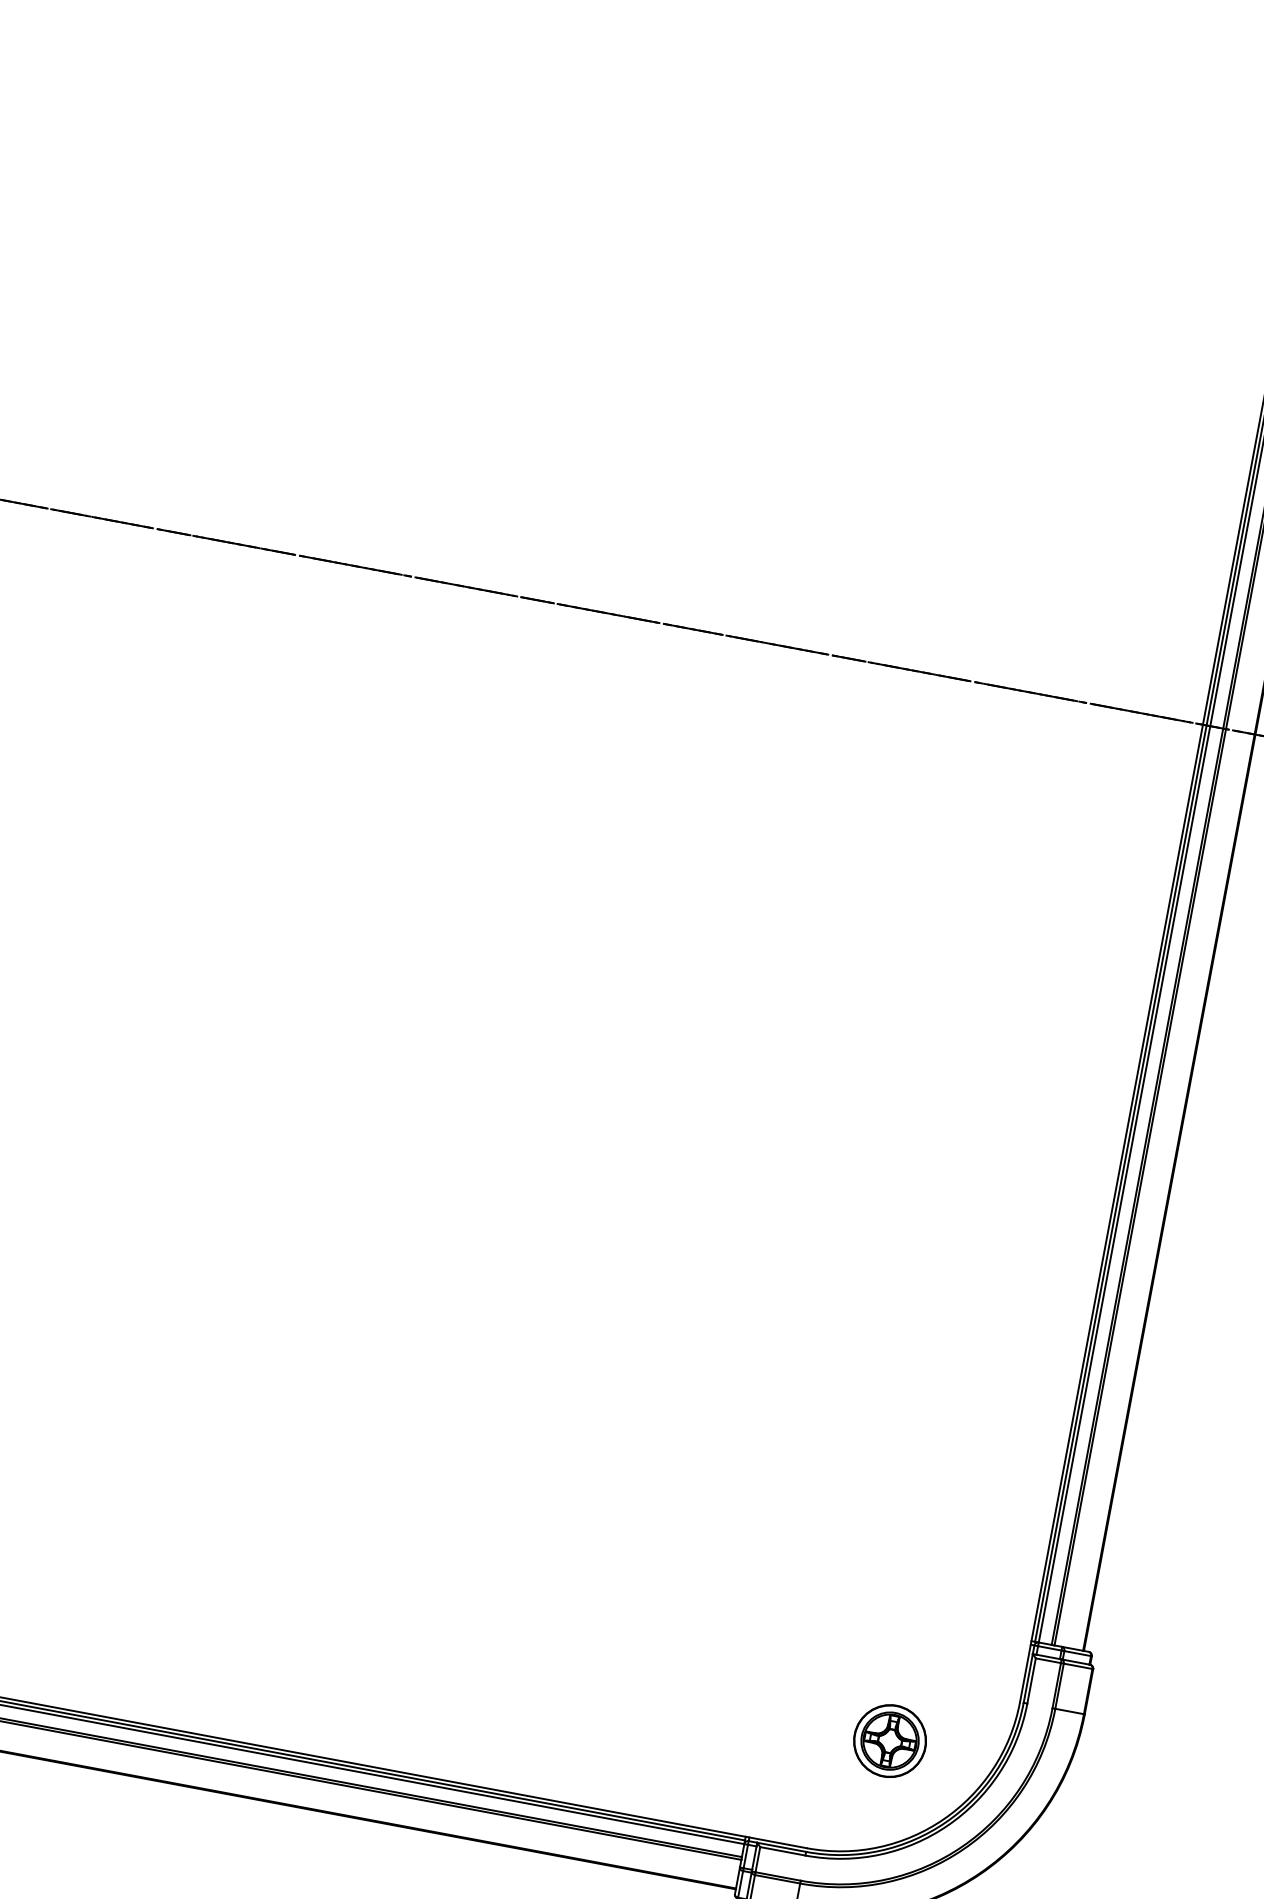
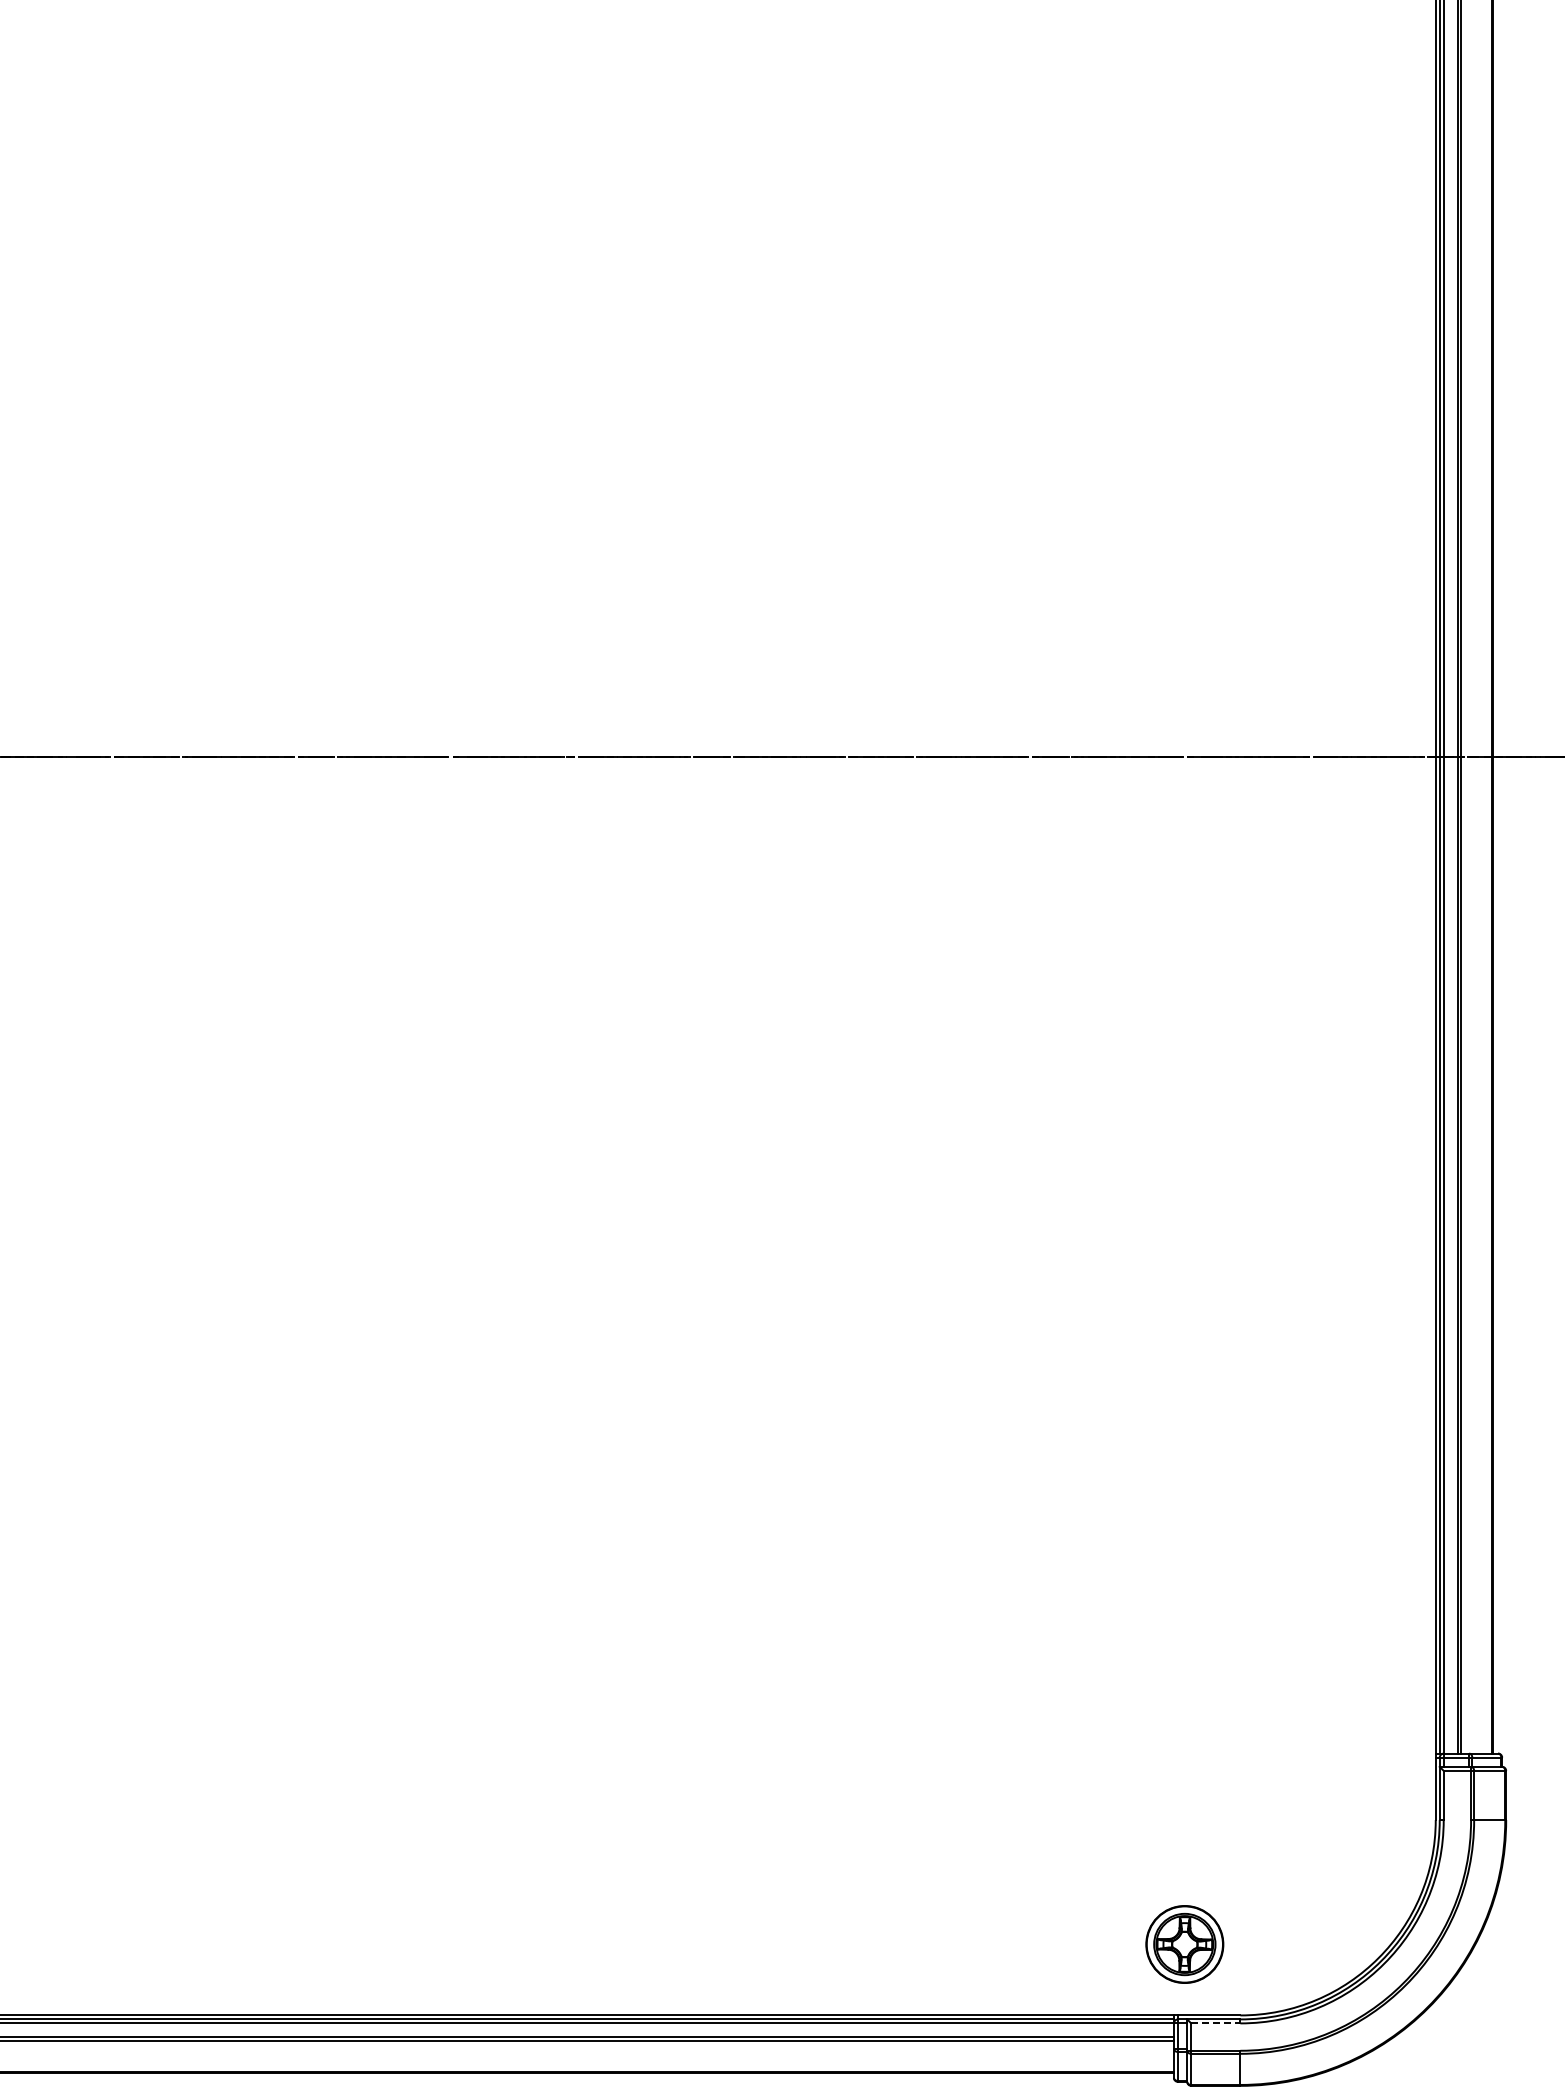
part: (889, 1741) -> (1184, 1944), moved
line: (782, 1851) -> (1215, 2023), solid -> dashed

